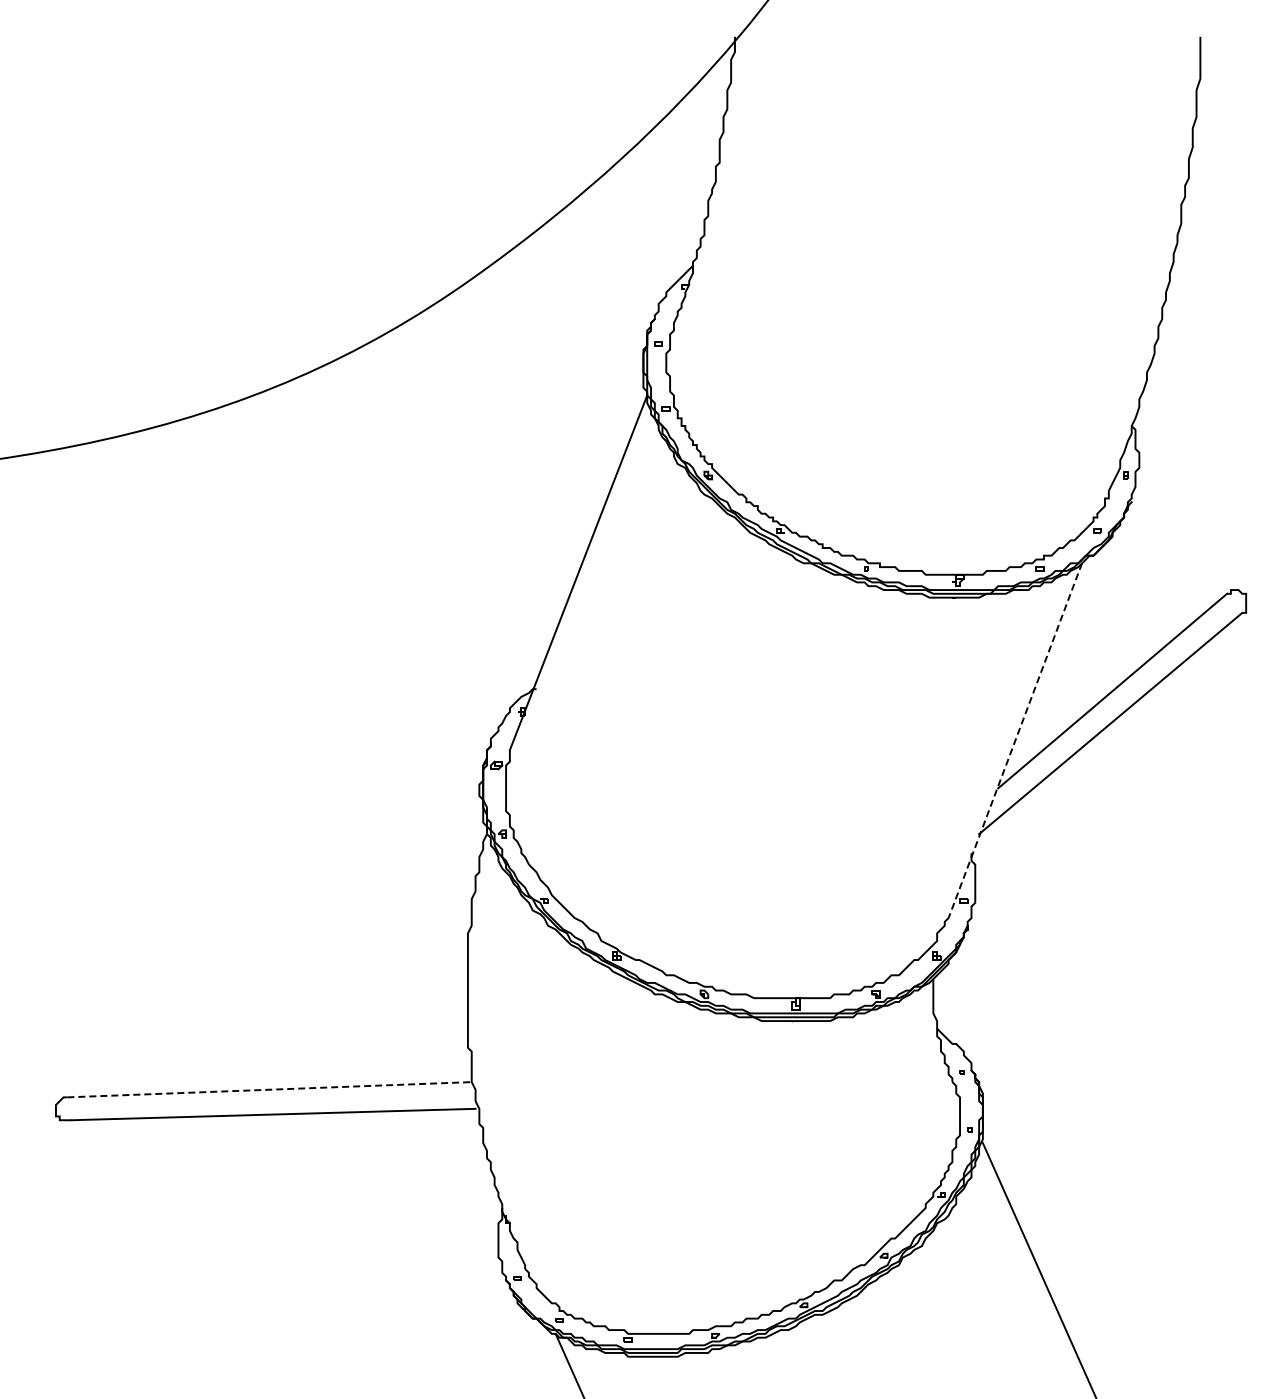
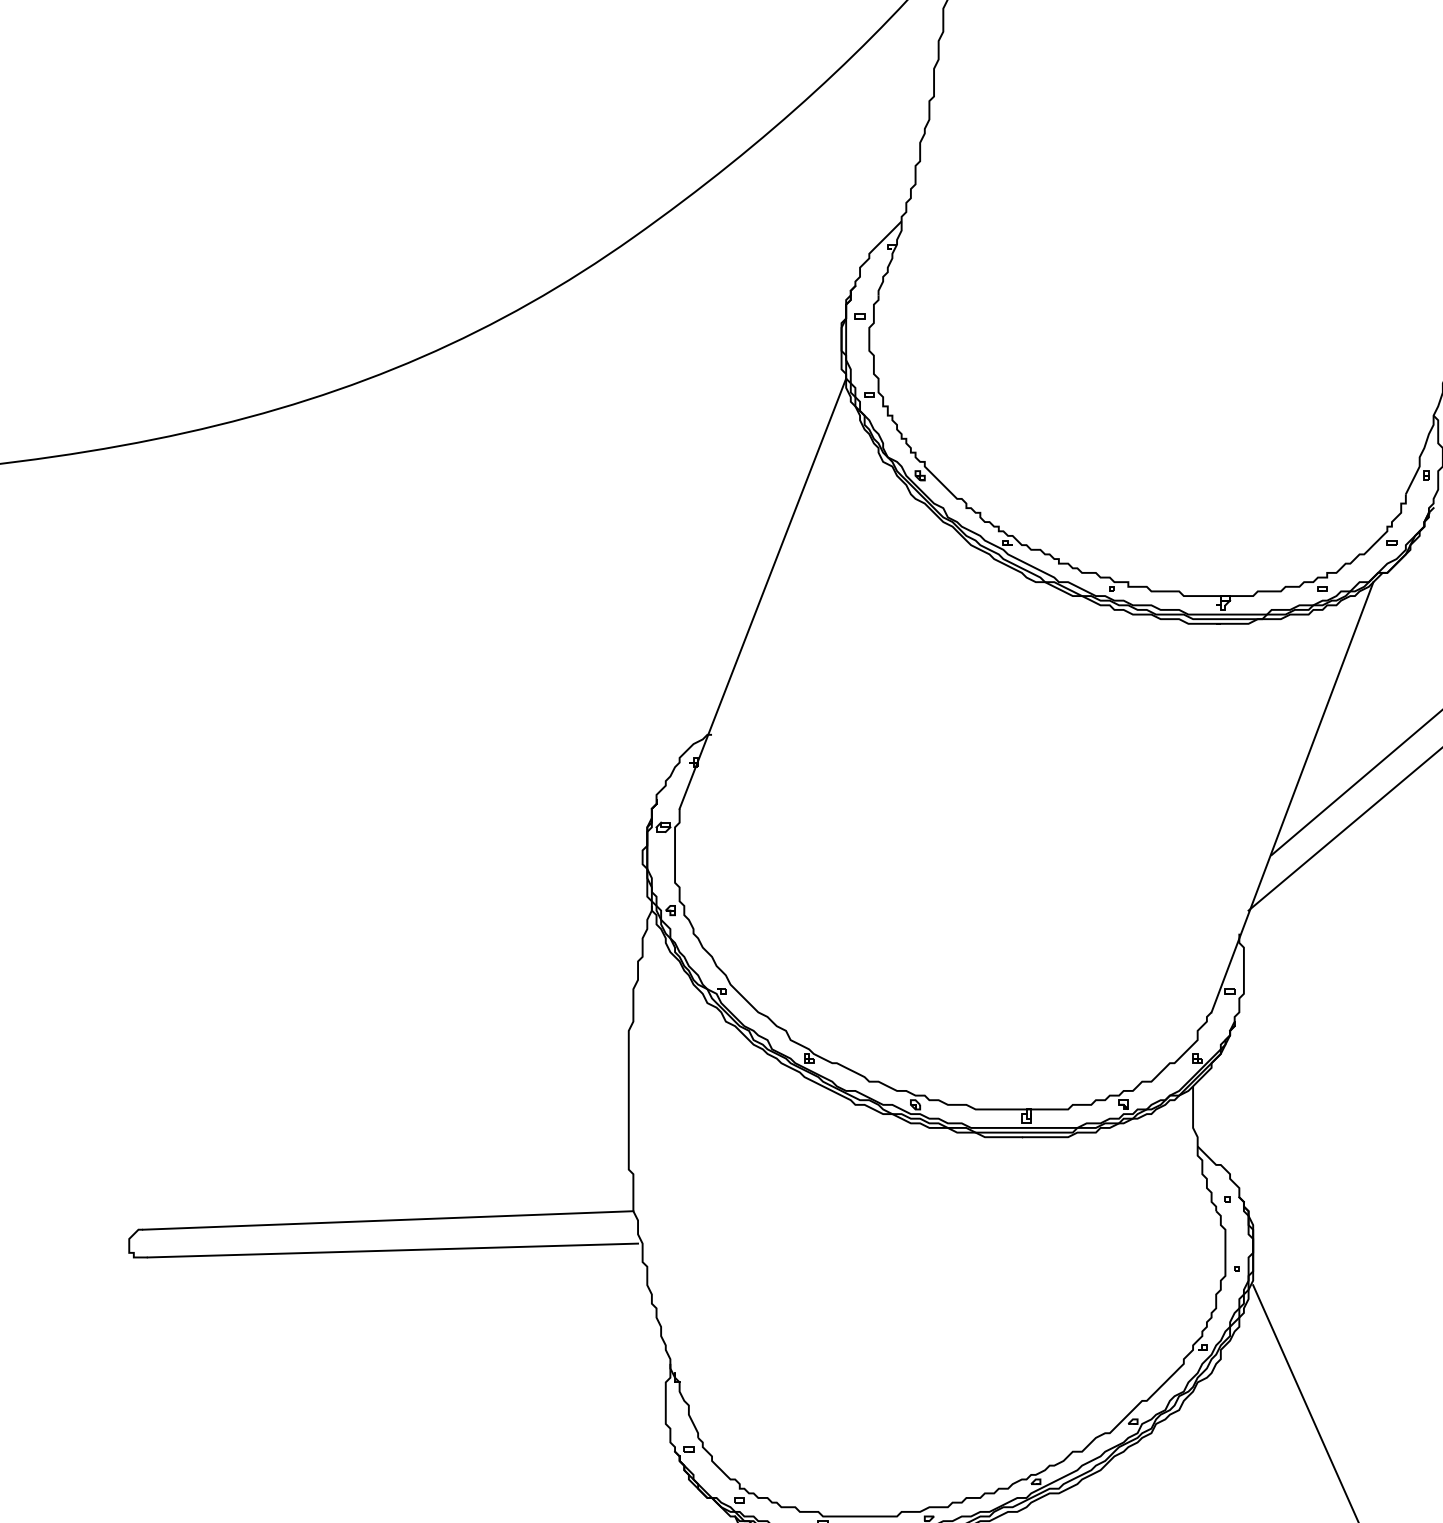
line: (1015, 740) -> (1292, 797), dashed -> solid
line: (270, 1089) -> (389, 1220), dashed -> solid

